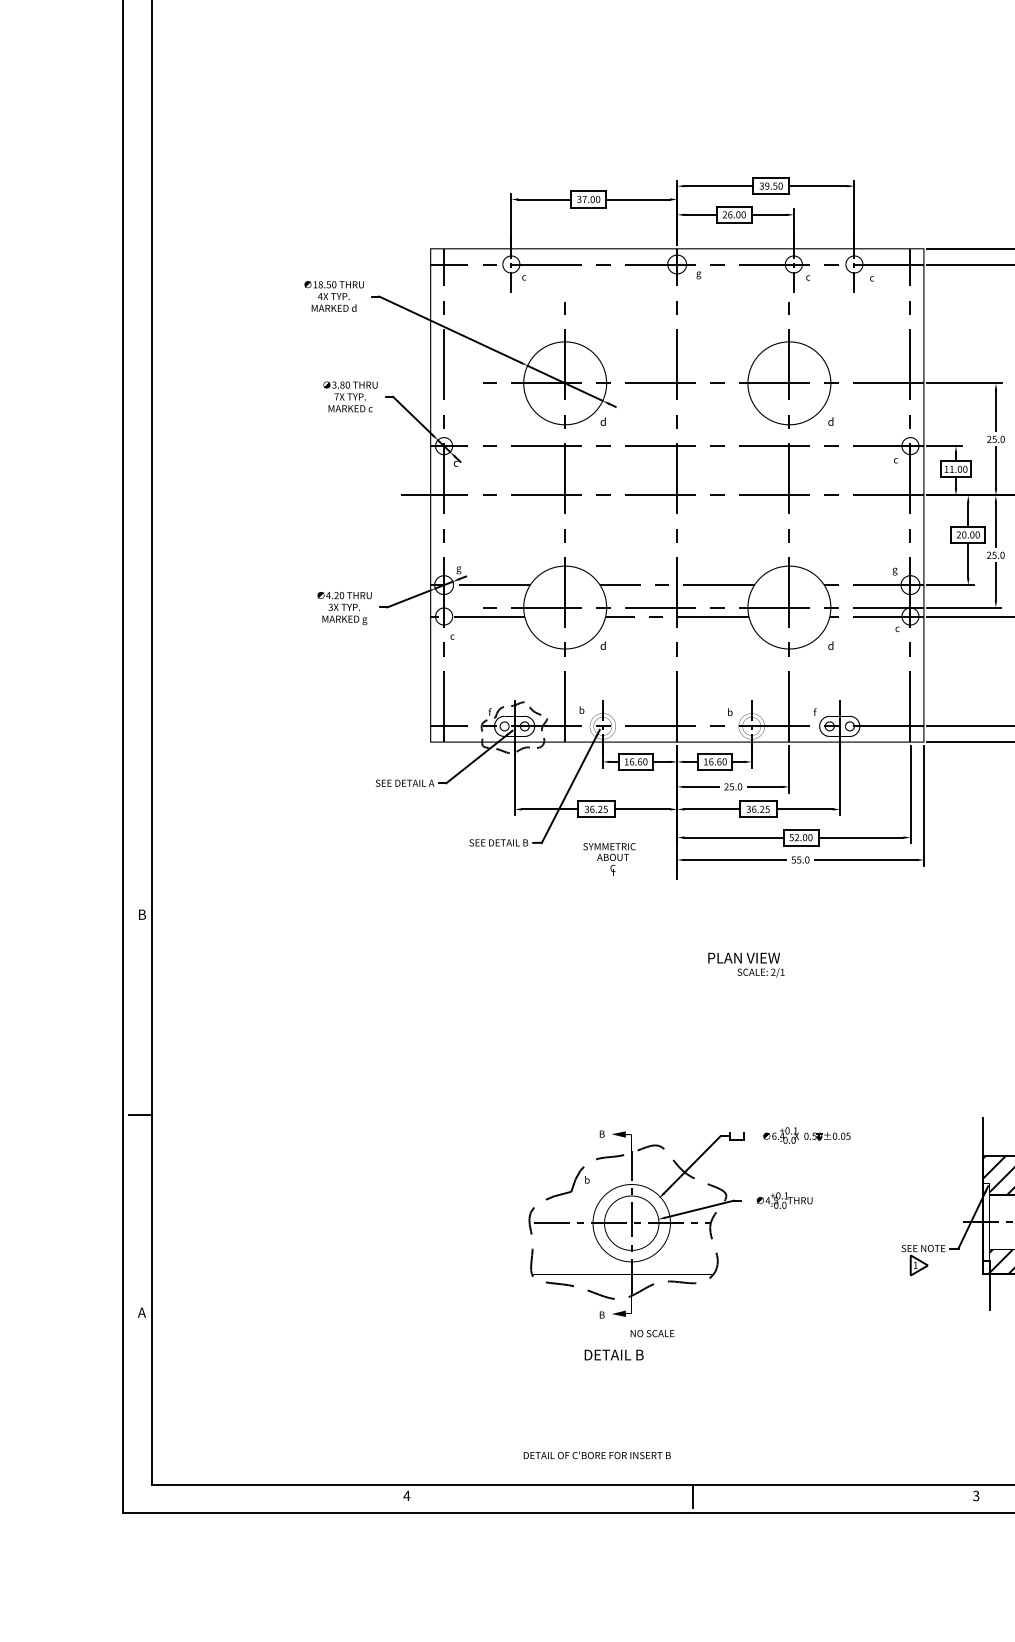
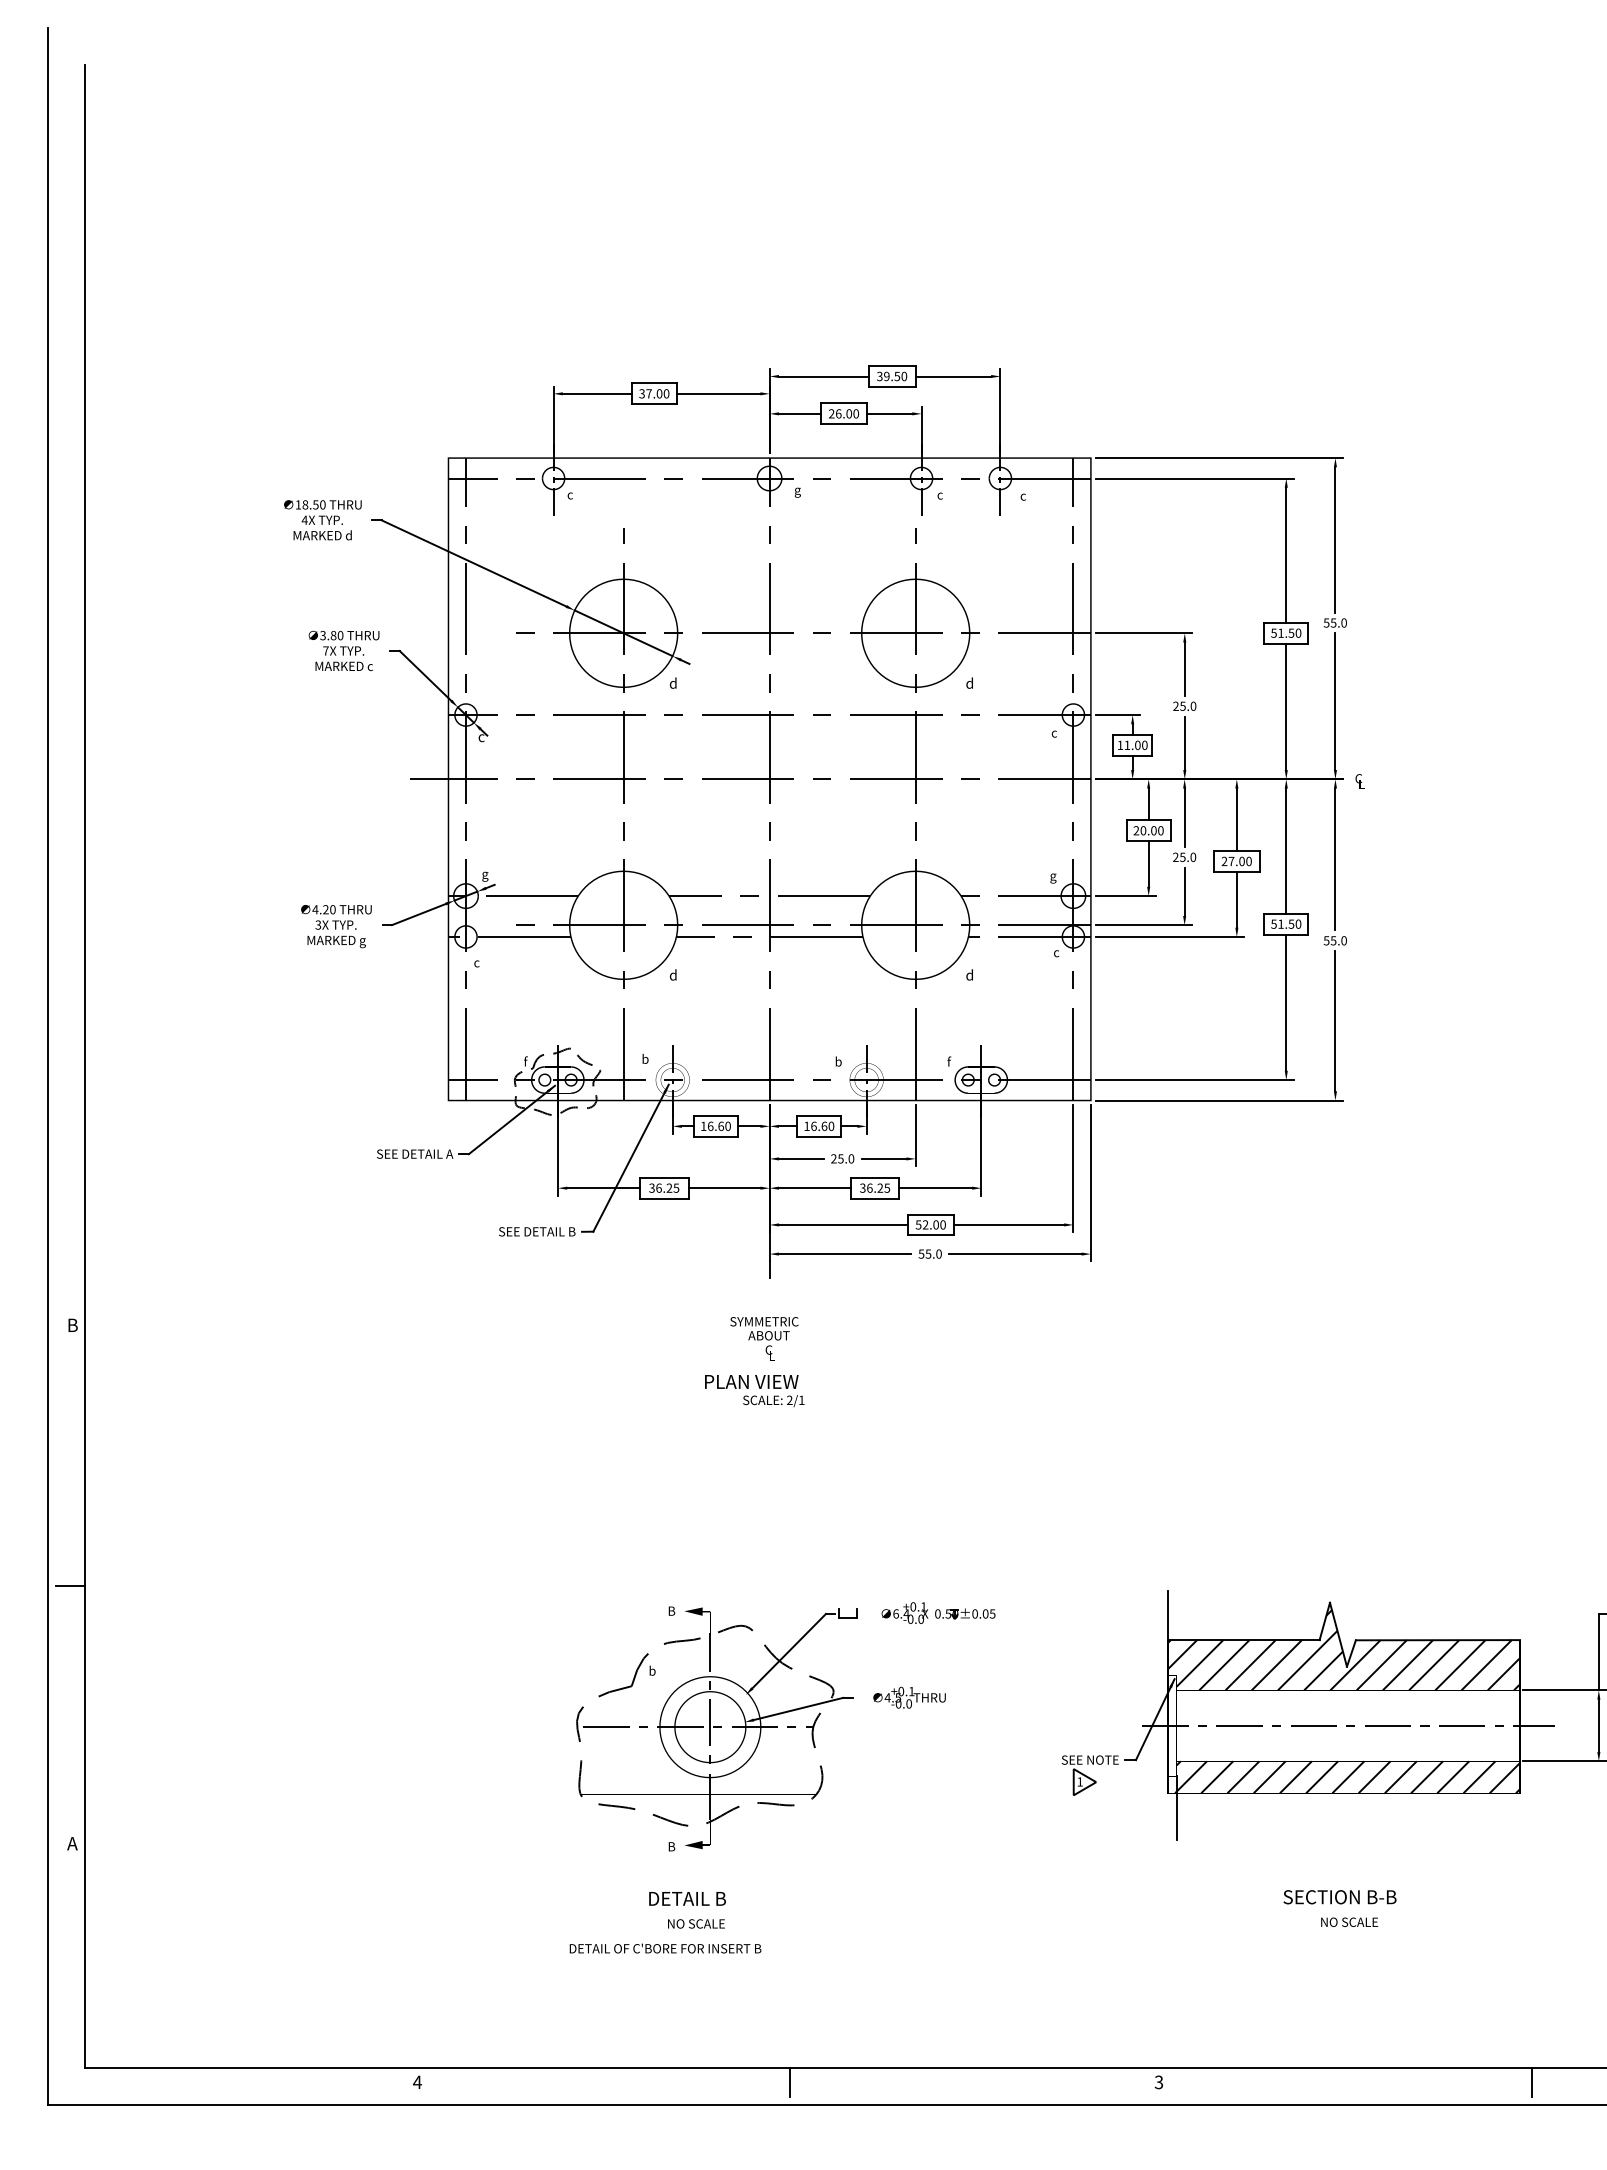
text: (609, 859) -> (764, 1338), moved
text: (746, 964) -> (754, 1390), moved
text: (652, 1333) -> (696, 1923), moved
text: (597, 1455) -> (665, 1948), moved

